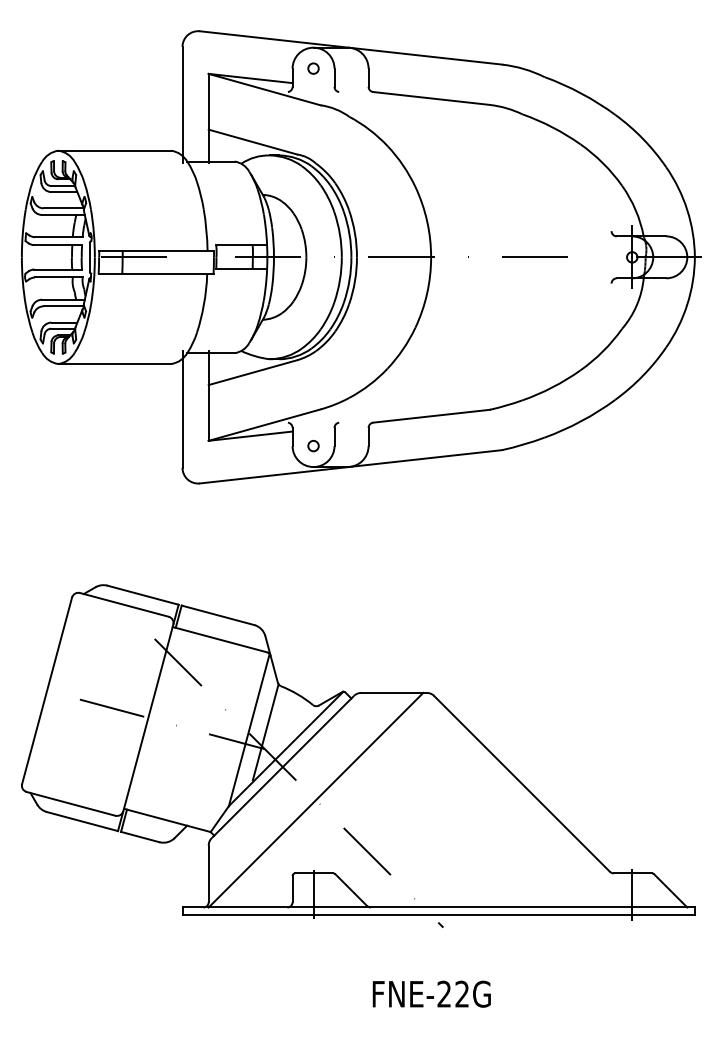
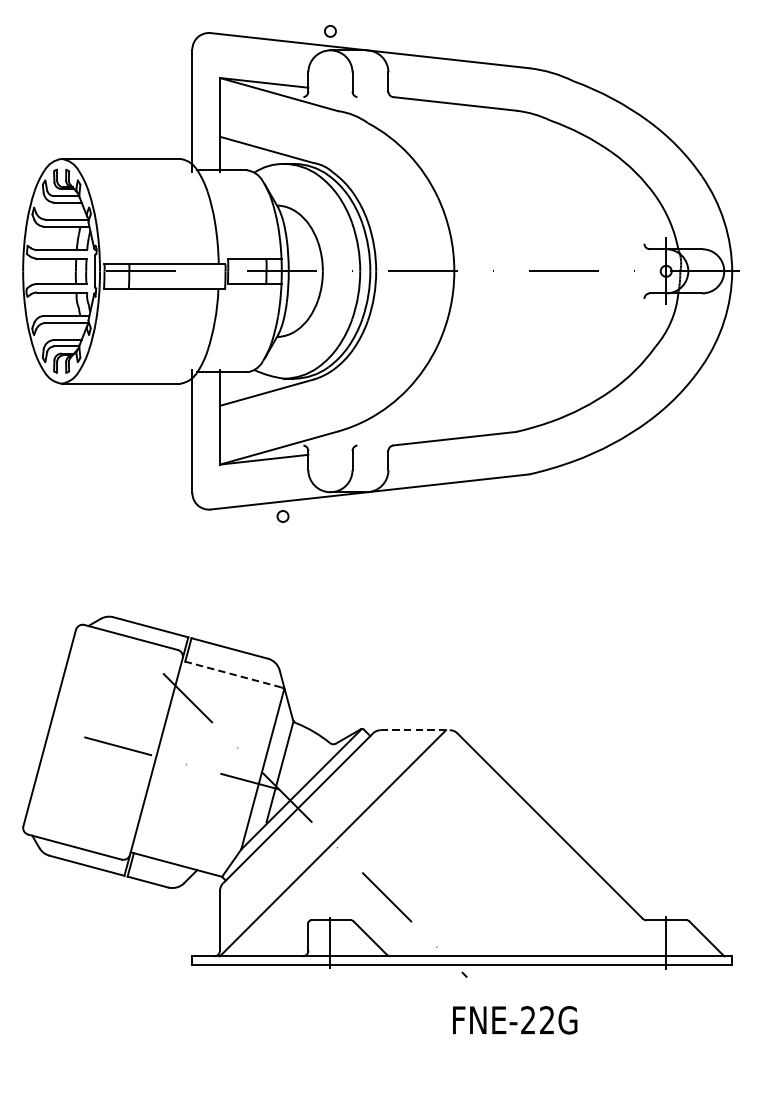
circle: (313, 68) -> (330, 31), moved
circle: (313, 446) -> (282, 516), moved
line: (219, 639) -> (231, 673), solid -> dashed
line: (394, 692) -> (415, 729), solid -> dashed
text: (431, 993) -> (514, 1019), moved

